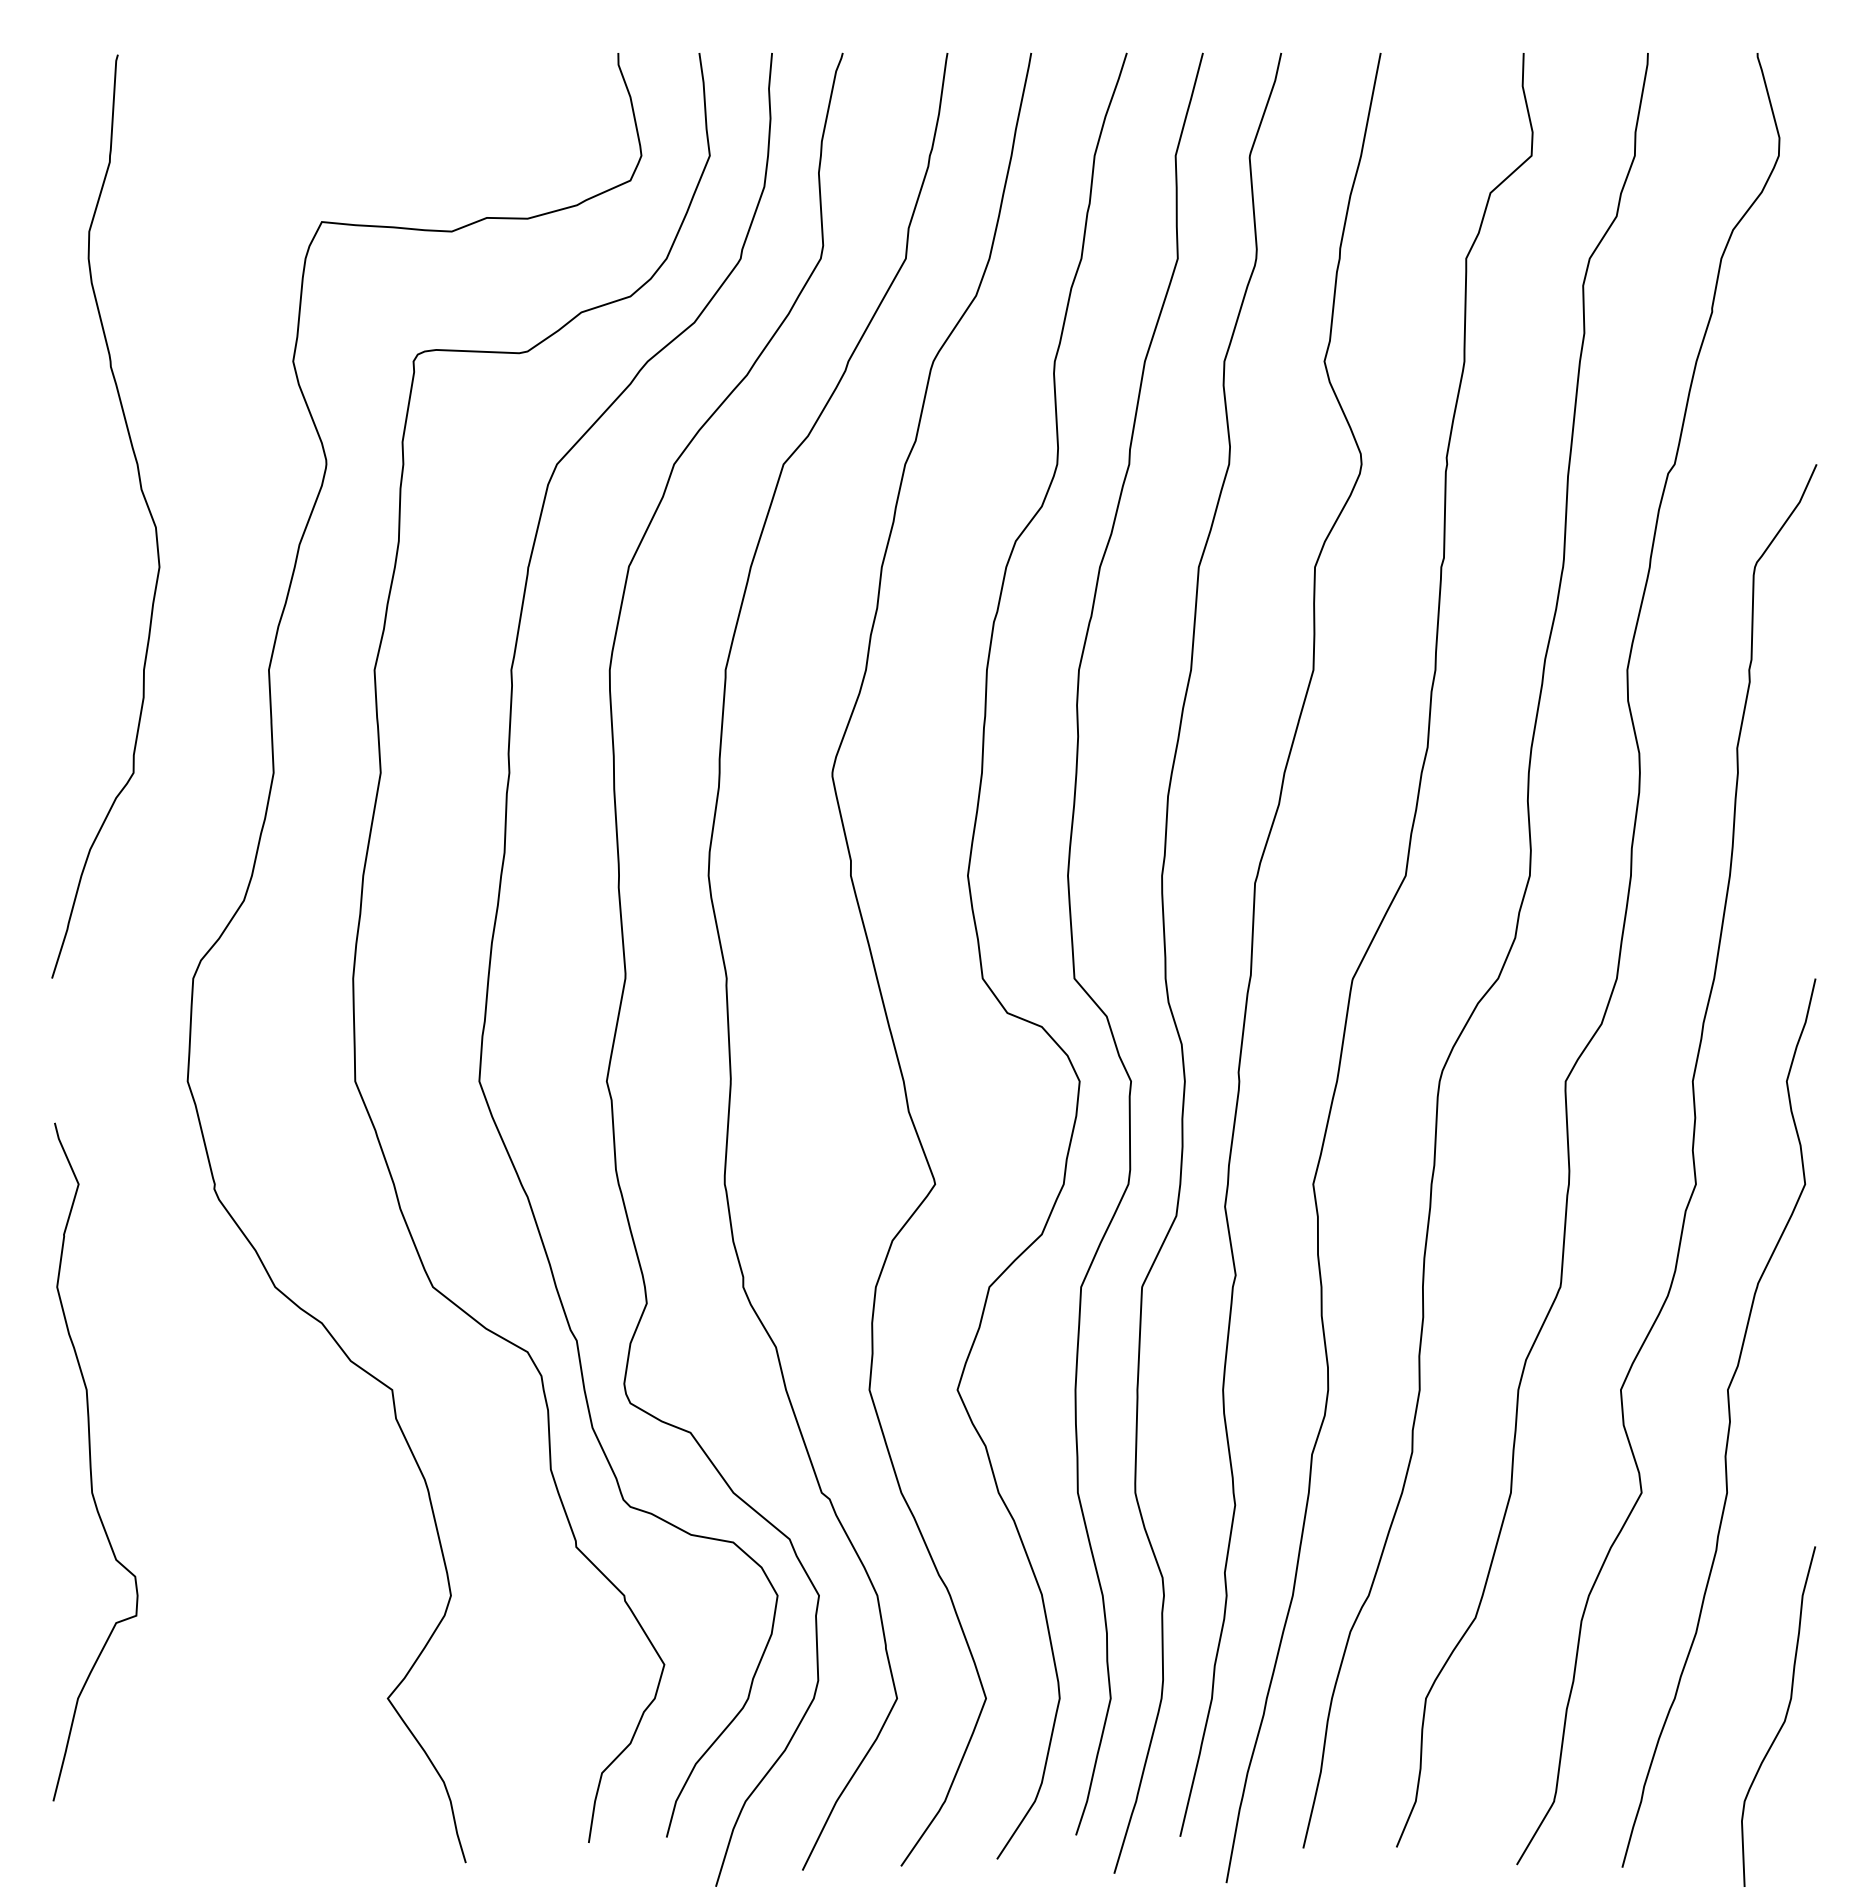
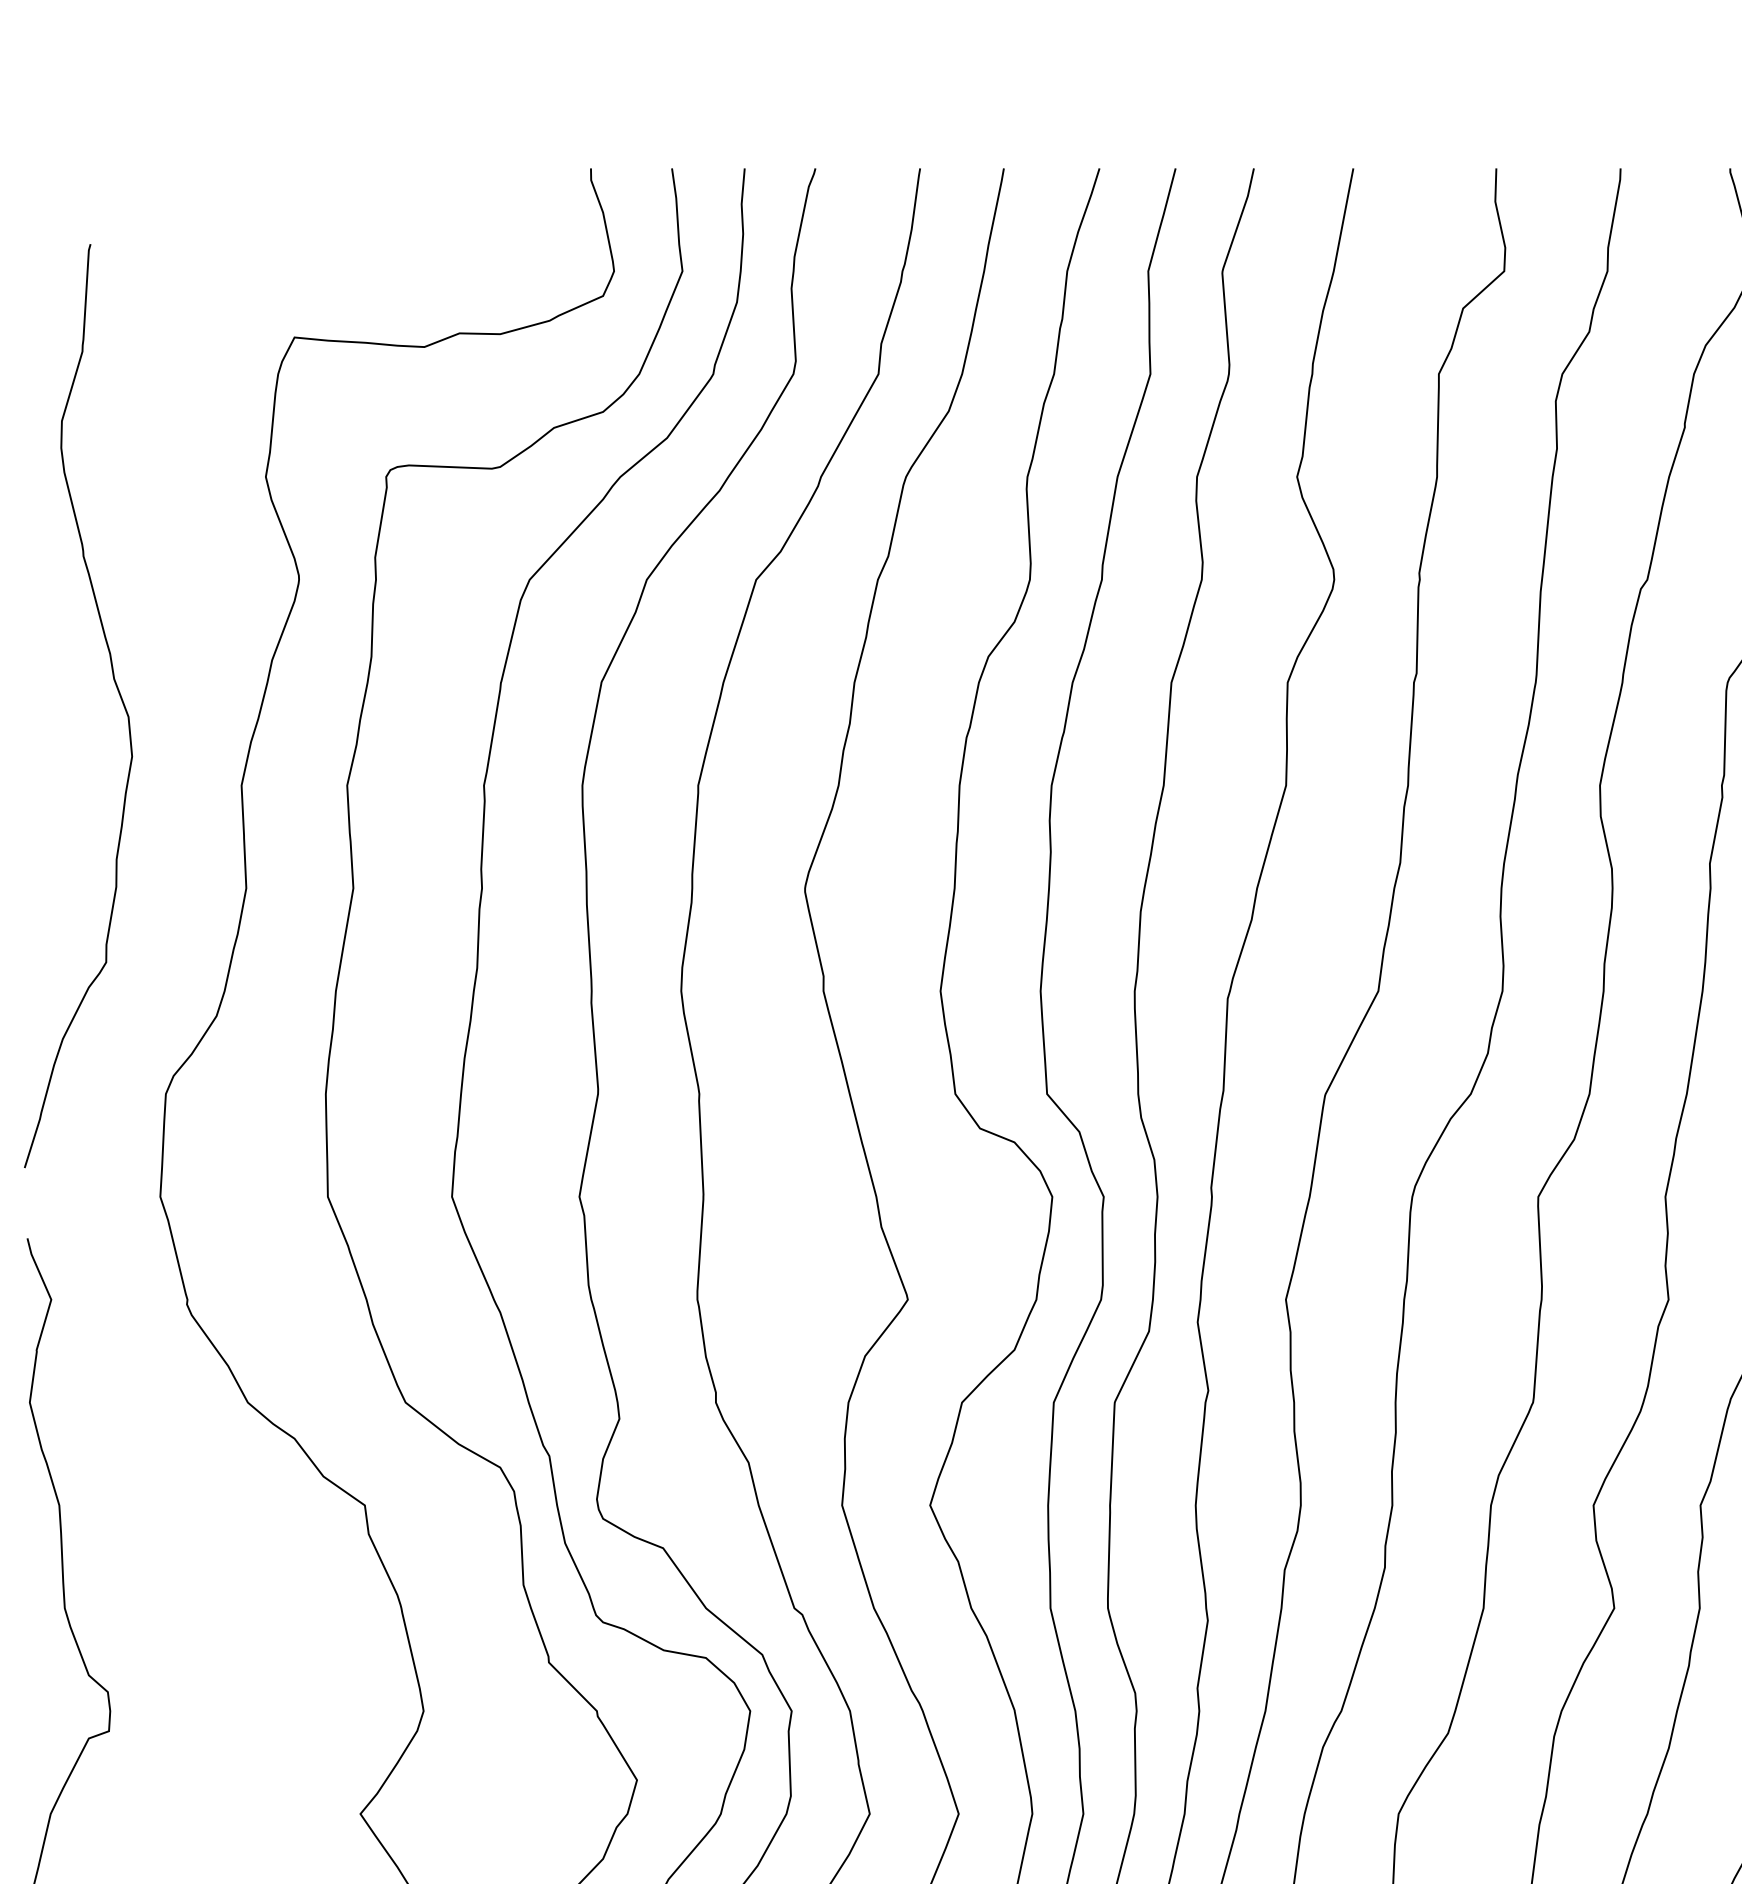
curve: (145, 503) -> (118, 692), moved

